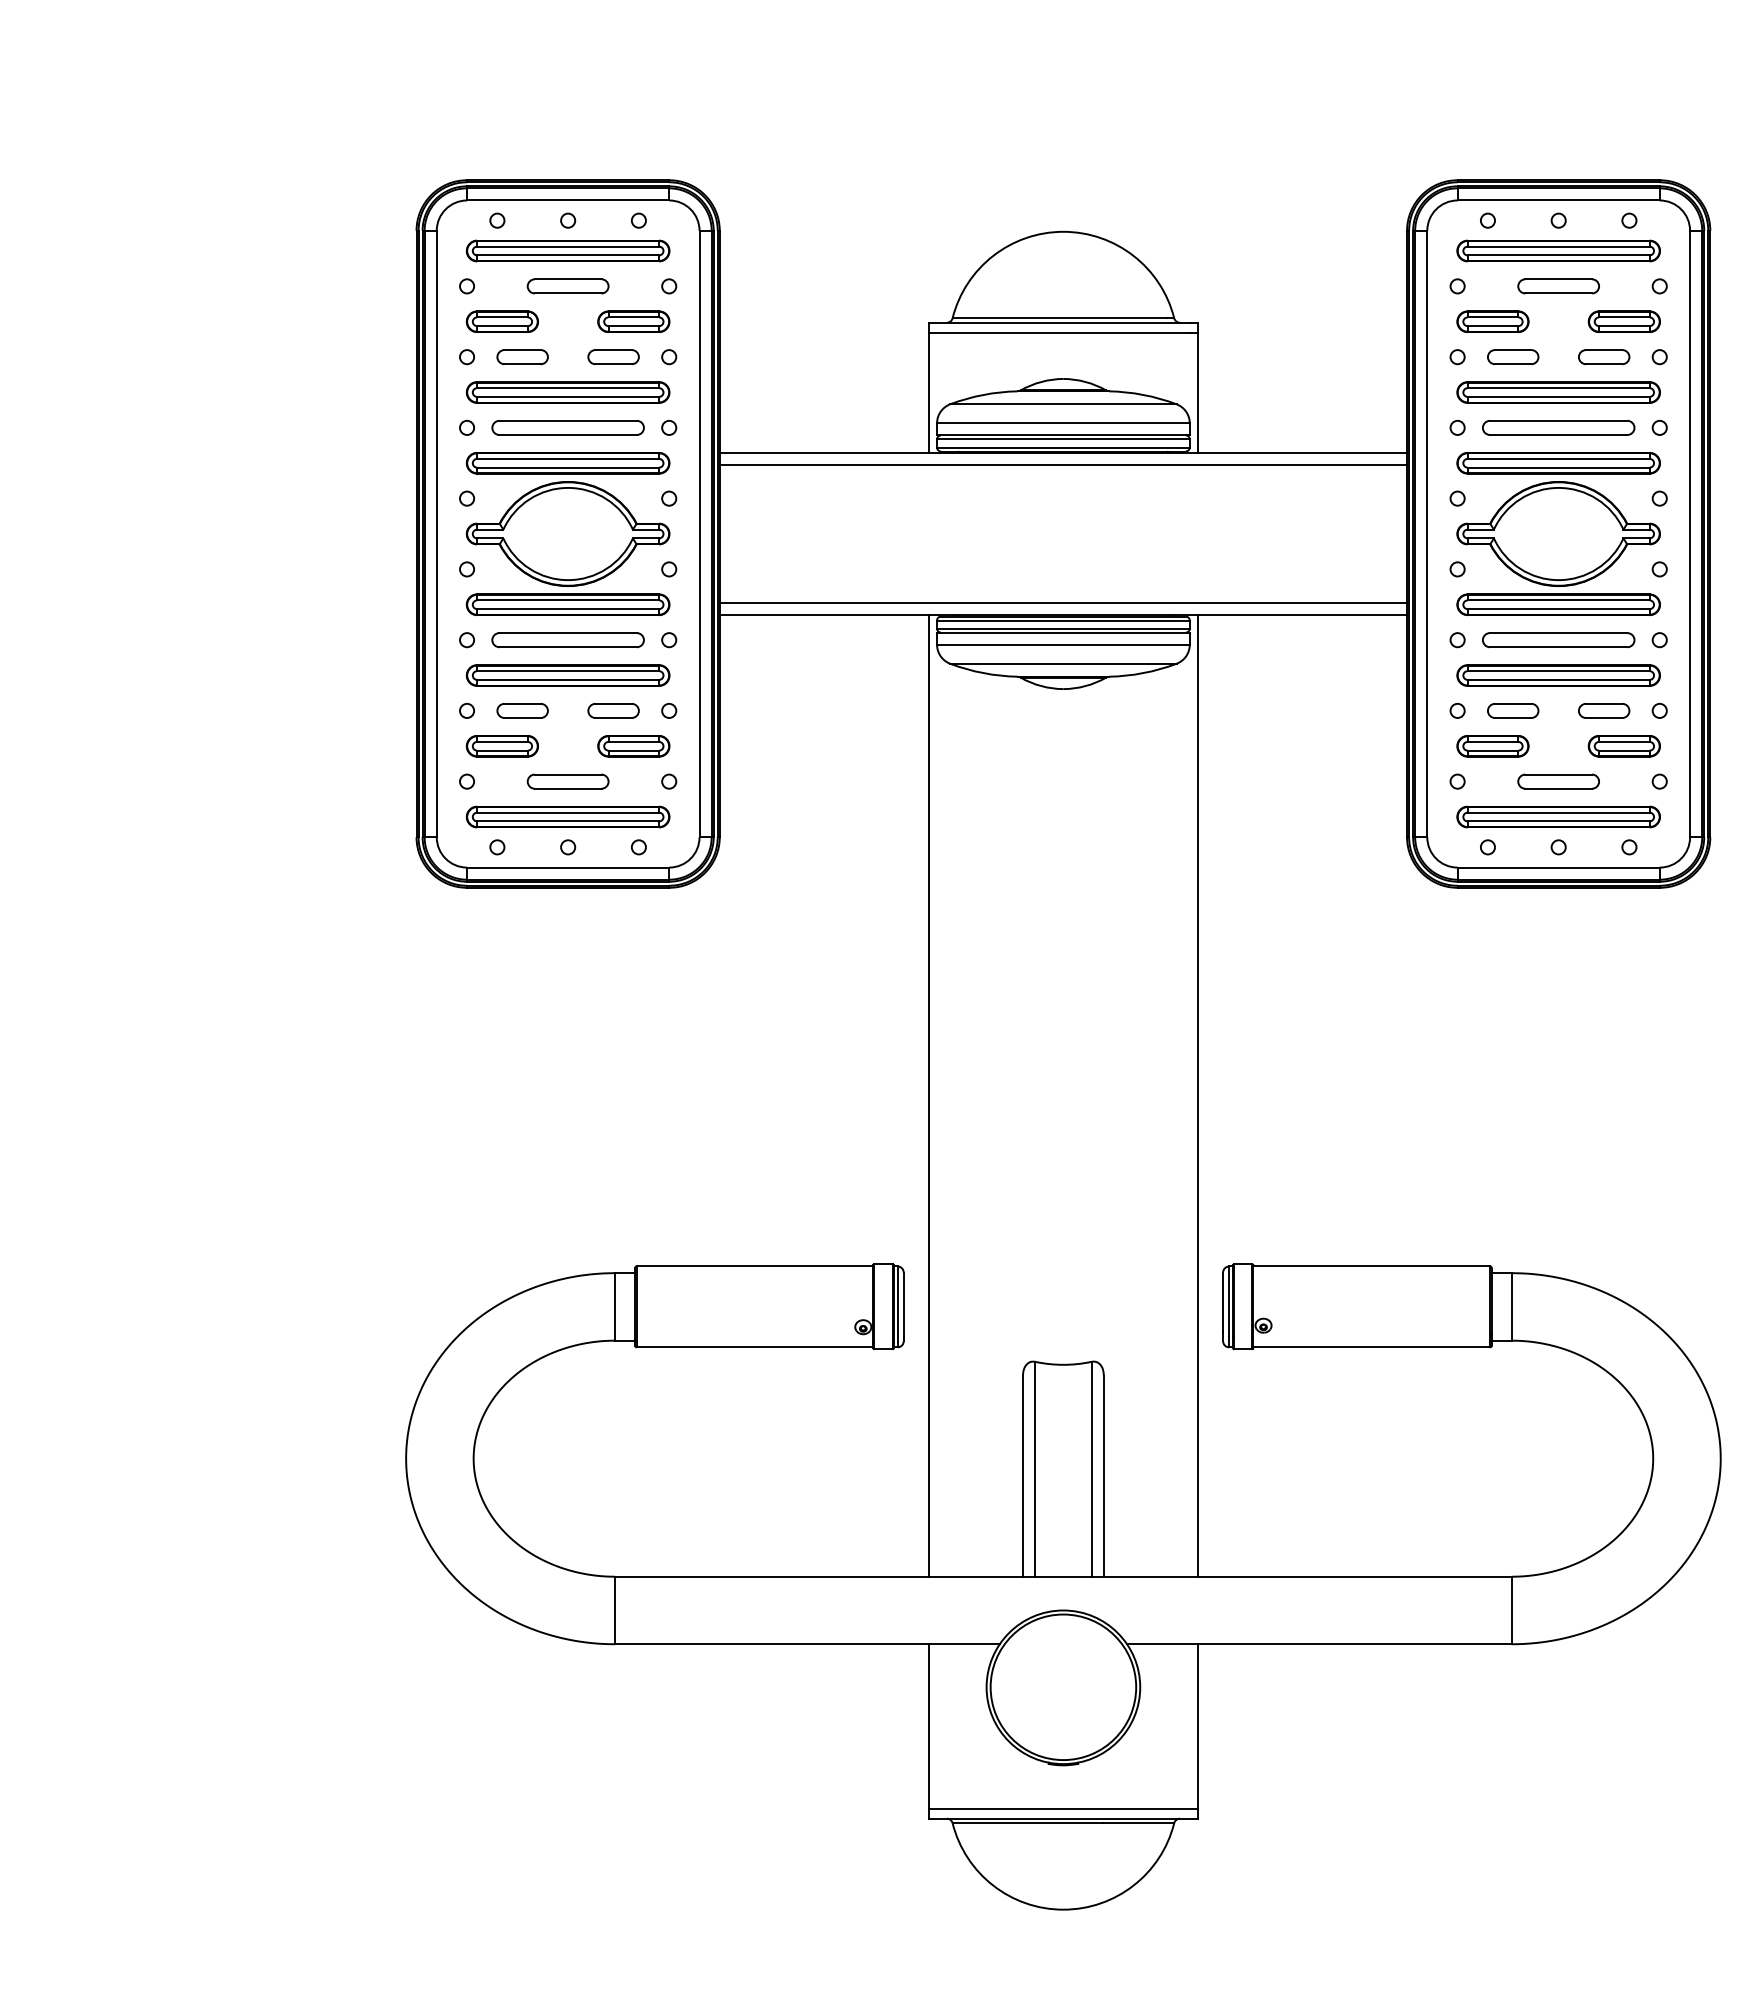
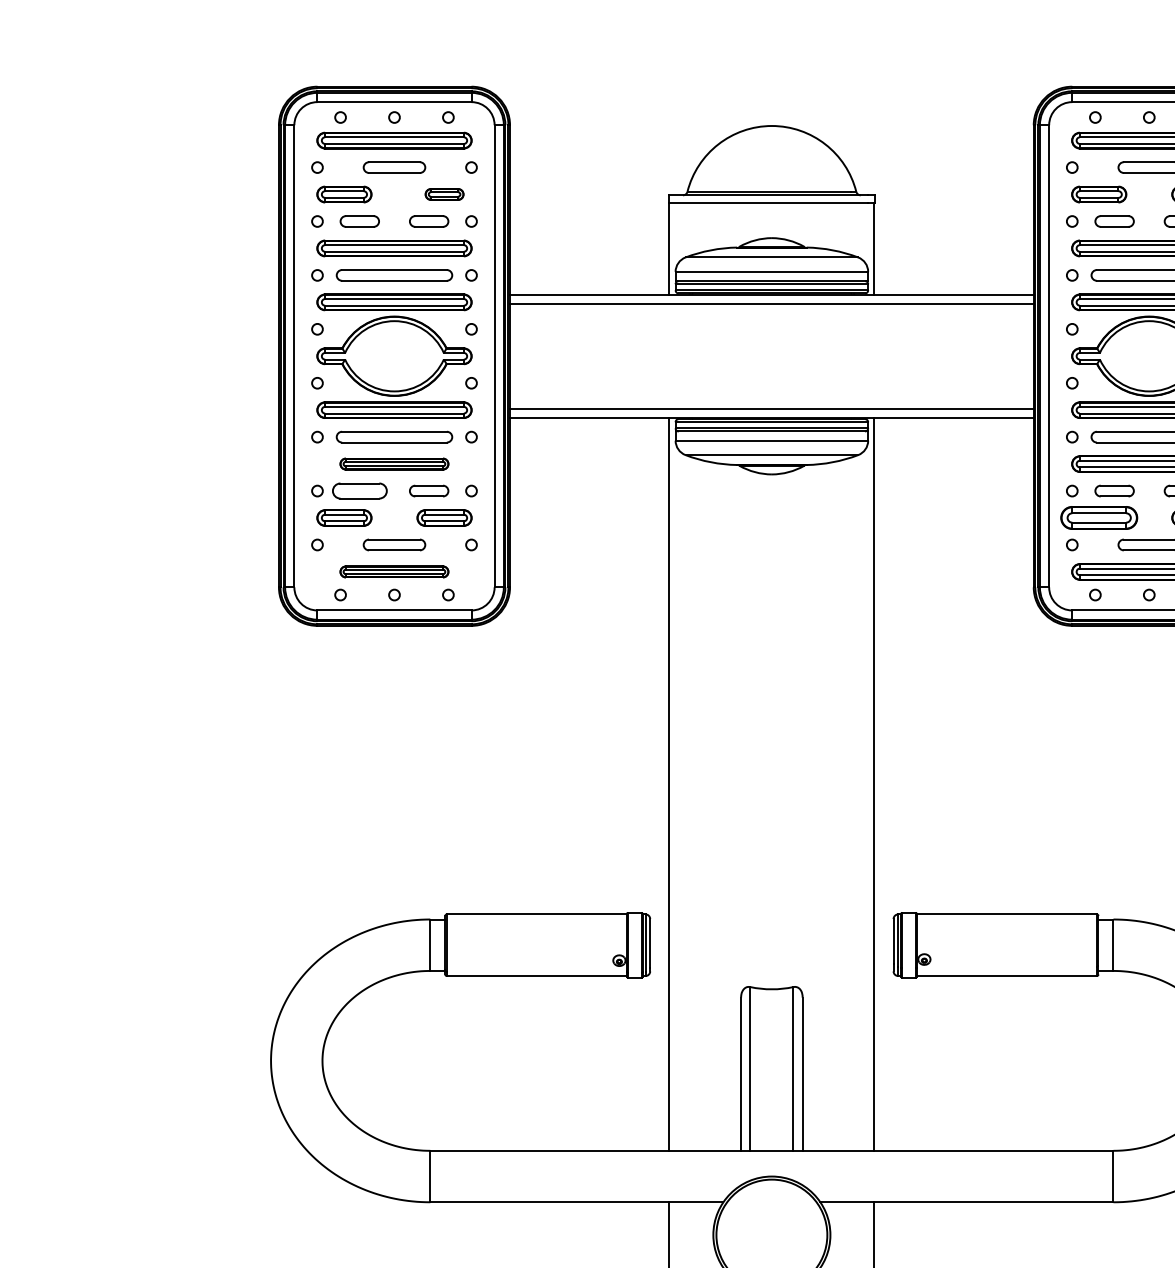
part: (633, 321) -> (444, 194), size x0.7
part: (567, 675) -> (394, 464), size x0.7
part: (522, 710) -> (359, 490), size x1.4
part: (1492, 746) -> (1098, 518), size x1.4
part: (567, 816) -> (394, 571), size x0.7

